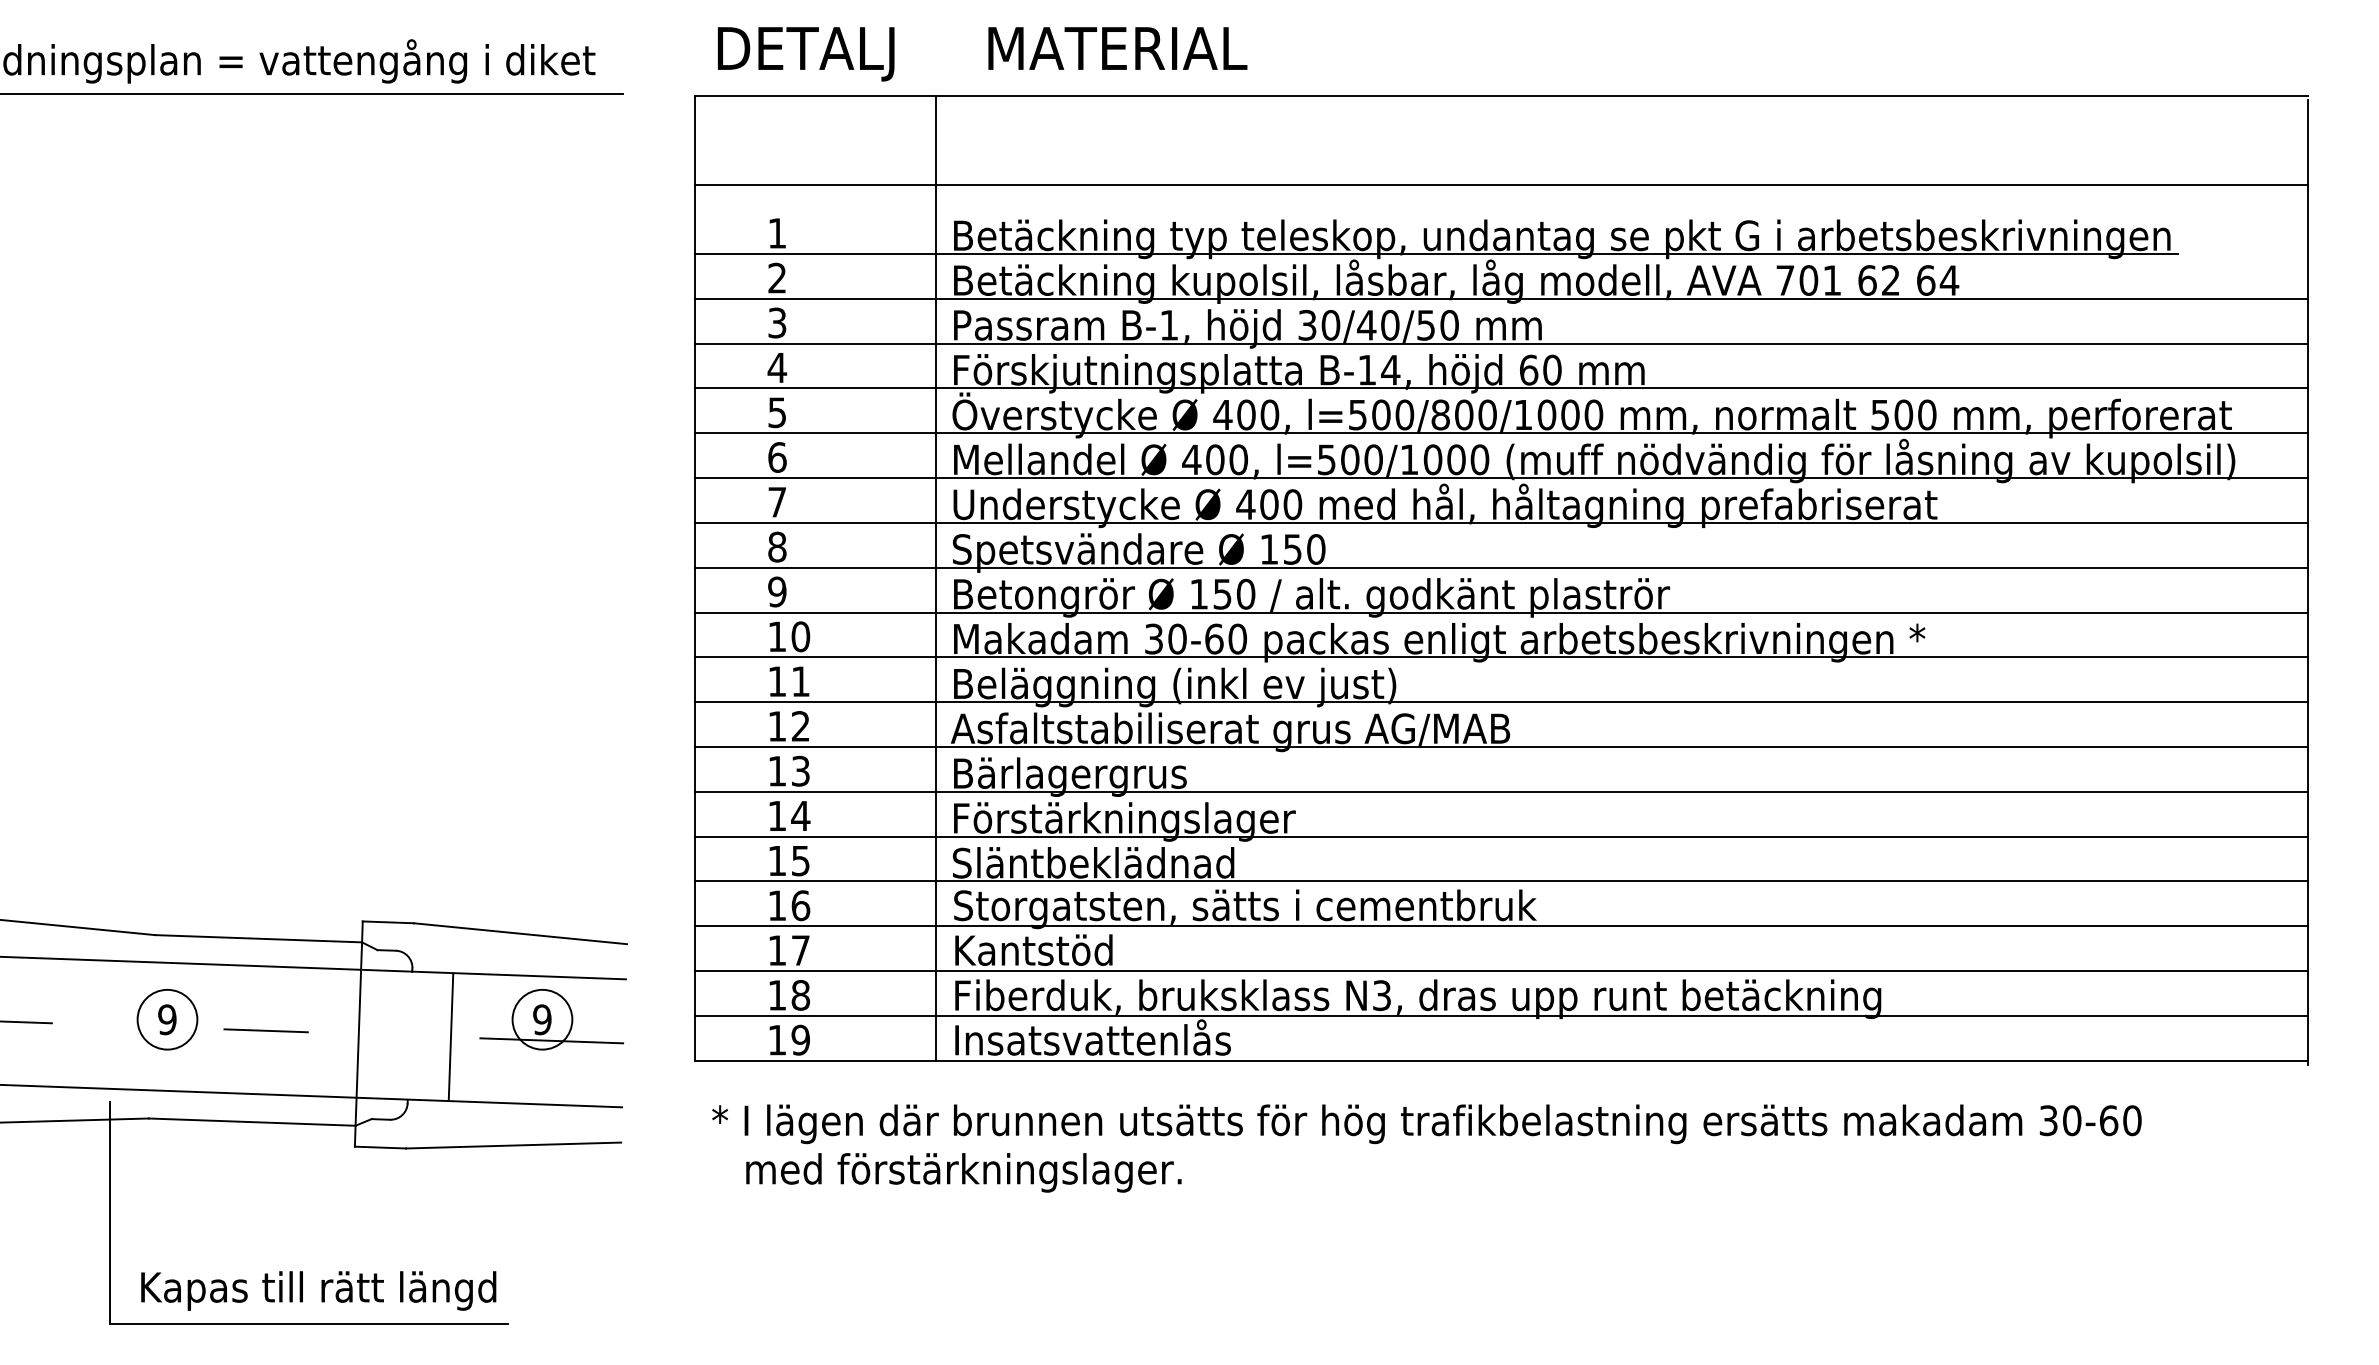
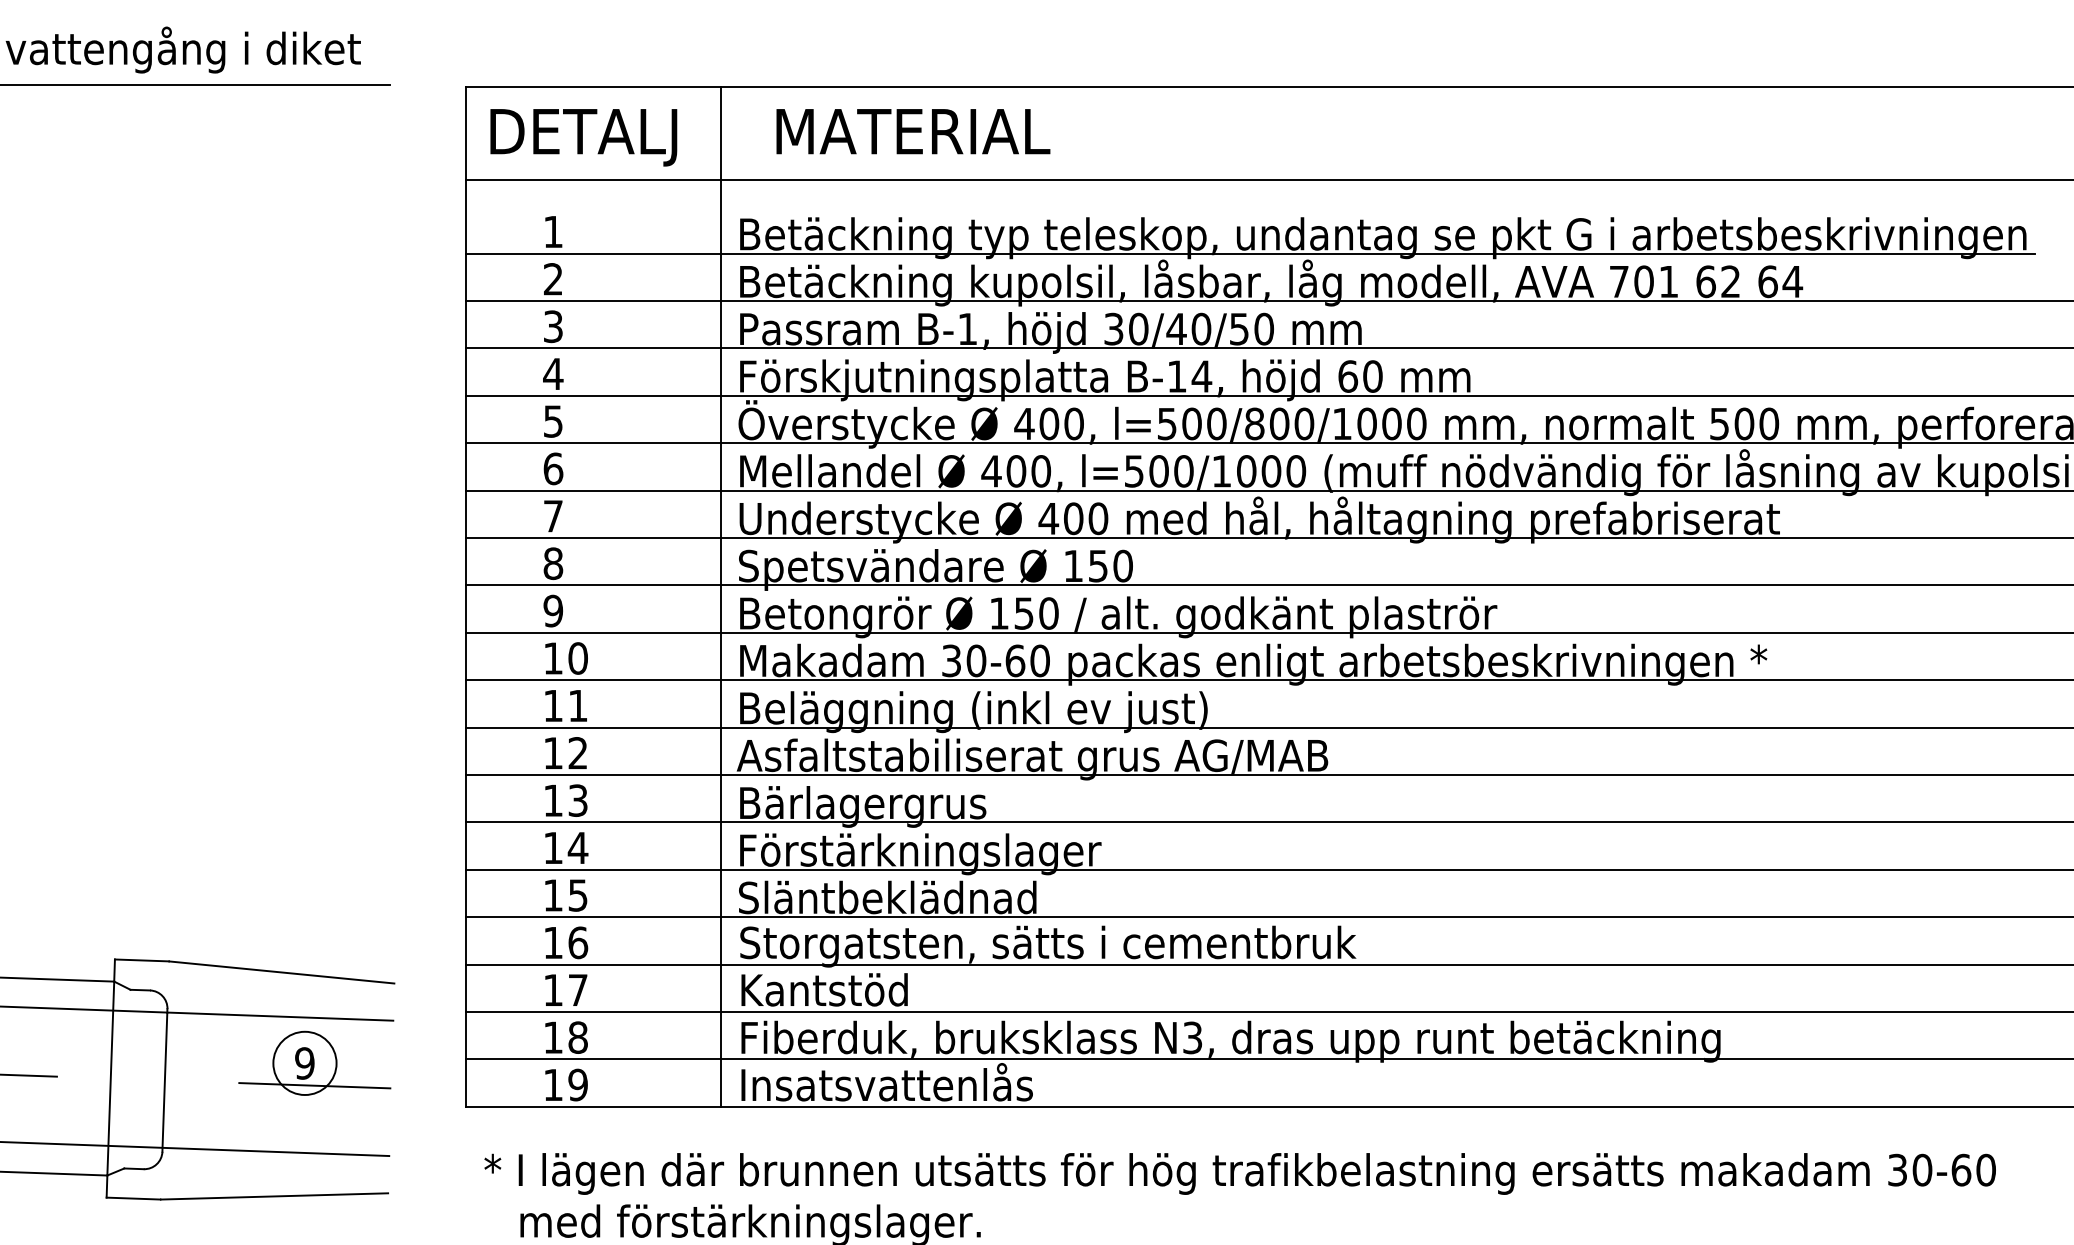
text: (982, 54) -> (770, 137), moved
line: (450, 1036) -> (164, 1080), moved

